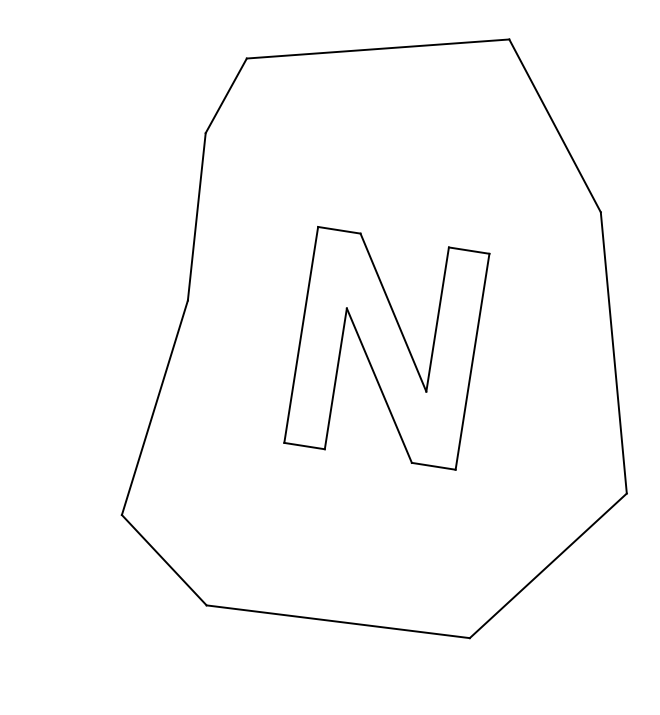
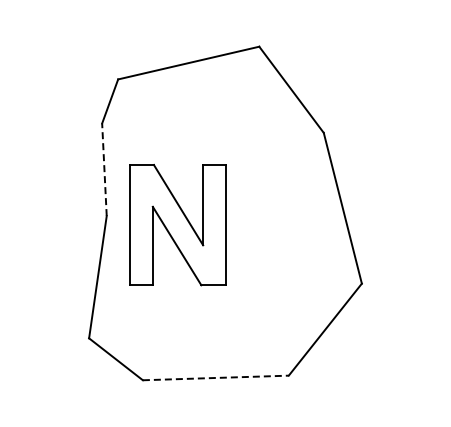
line: (196, 216) -> (104, 169), solid -> dashed
part: (385, 348) -> (177, 225), moved
line: (337, 620) -> (215, 377), solid -> dashed

